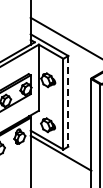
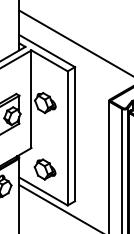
line: (68, 101) -> (75, 134), dashed -> solid

